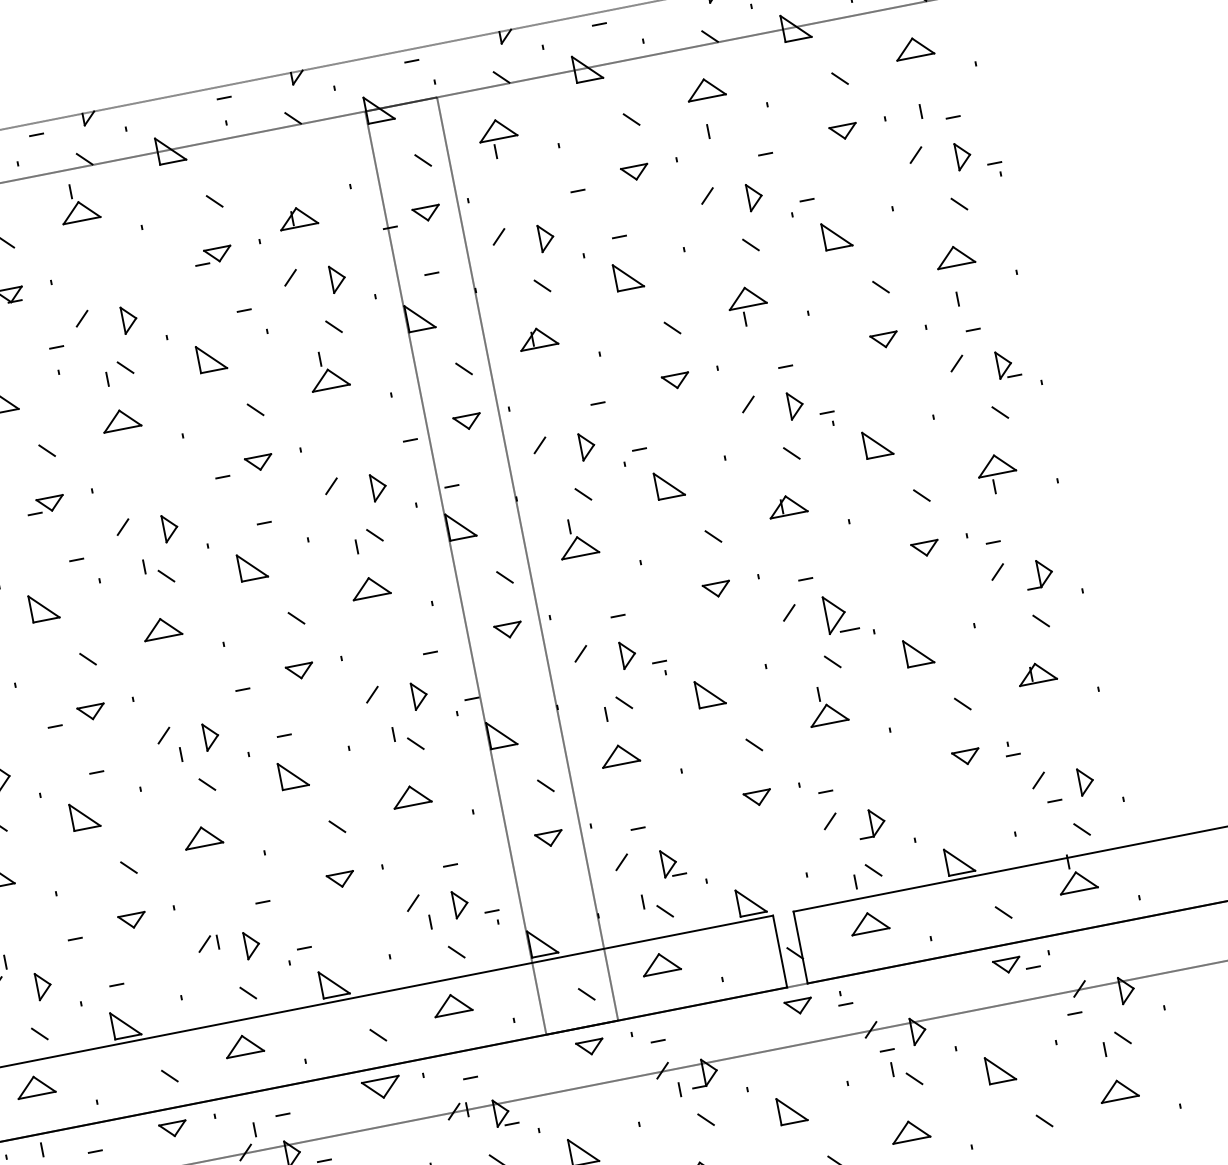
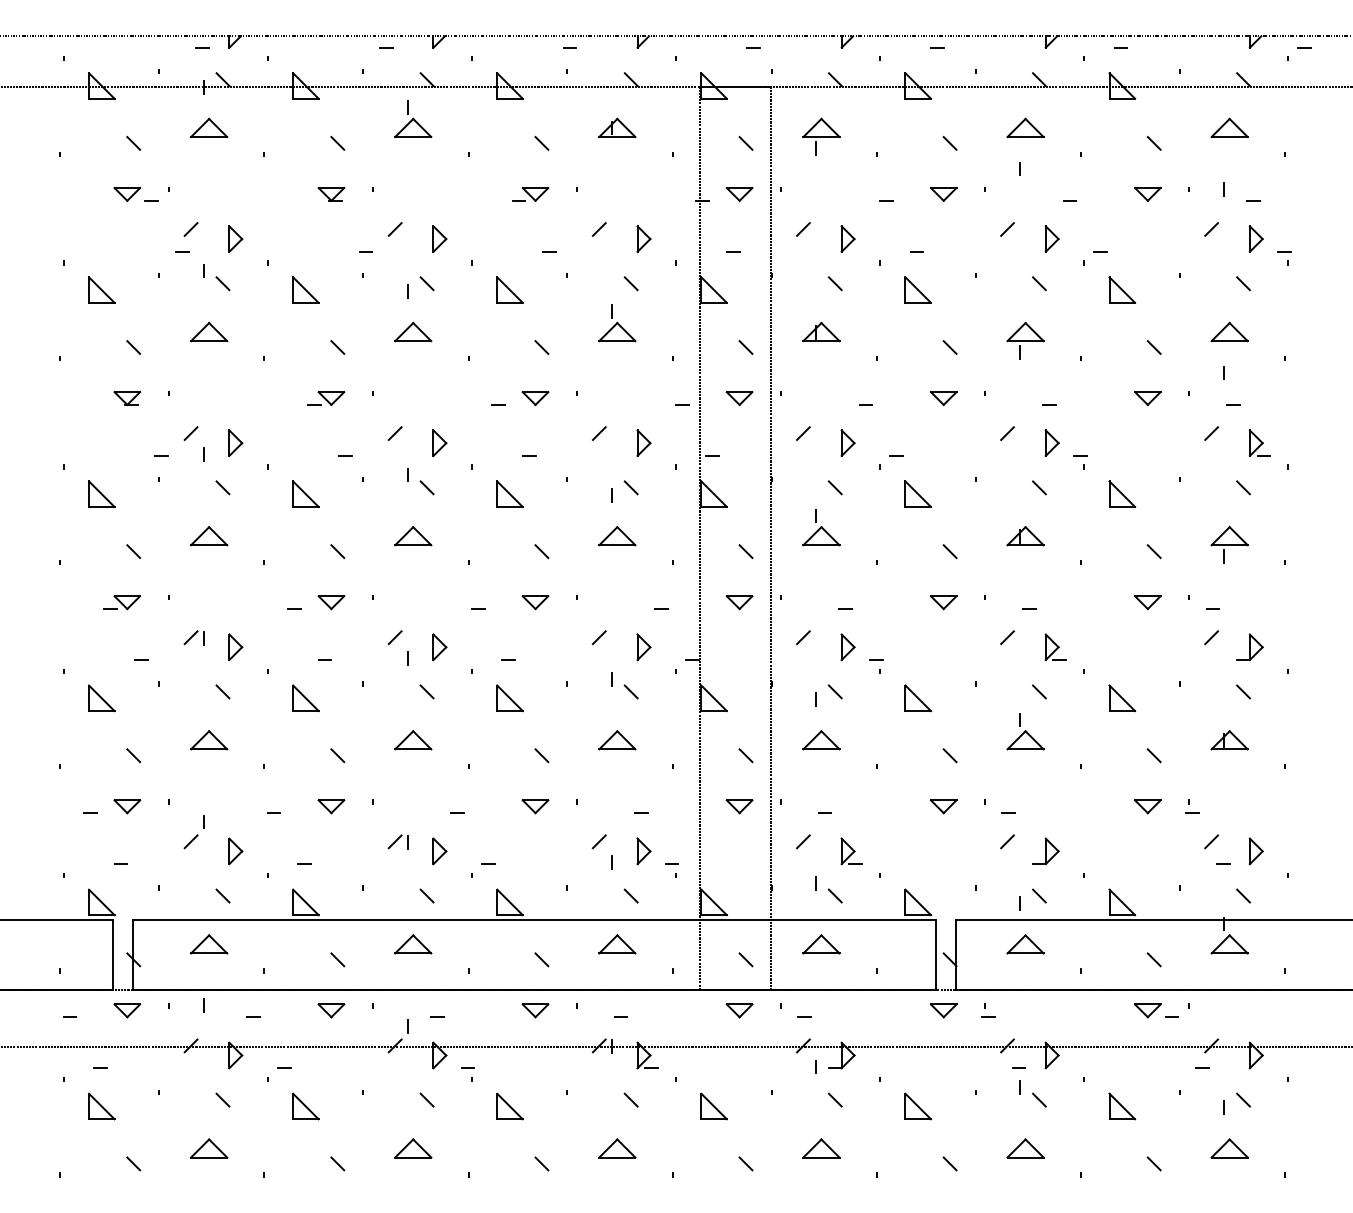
part: (297, 216) -> (617, 127), moved
part: (840, 613) -> (1055, 647), size x0.71
part: (381, 1088) -> (535, 1010), size x0.71

